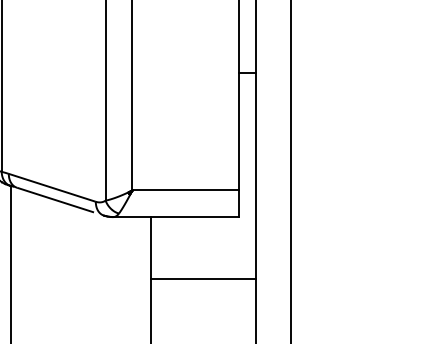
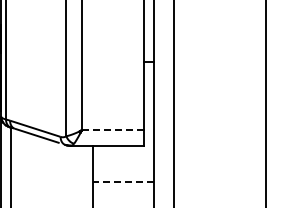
line: (185, 190) -> (112, 130), solid -> dashed
line: (204, 278) -> (123, 181), solid -> dashed

